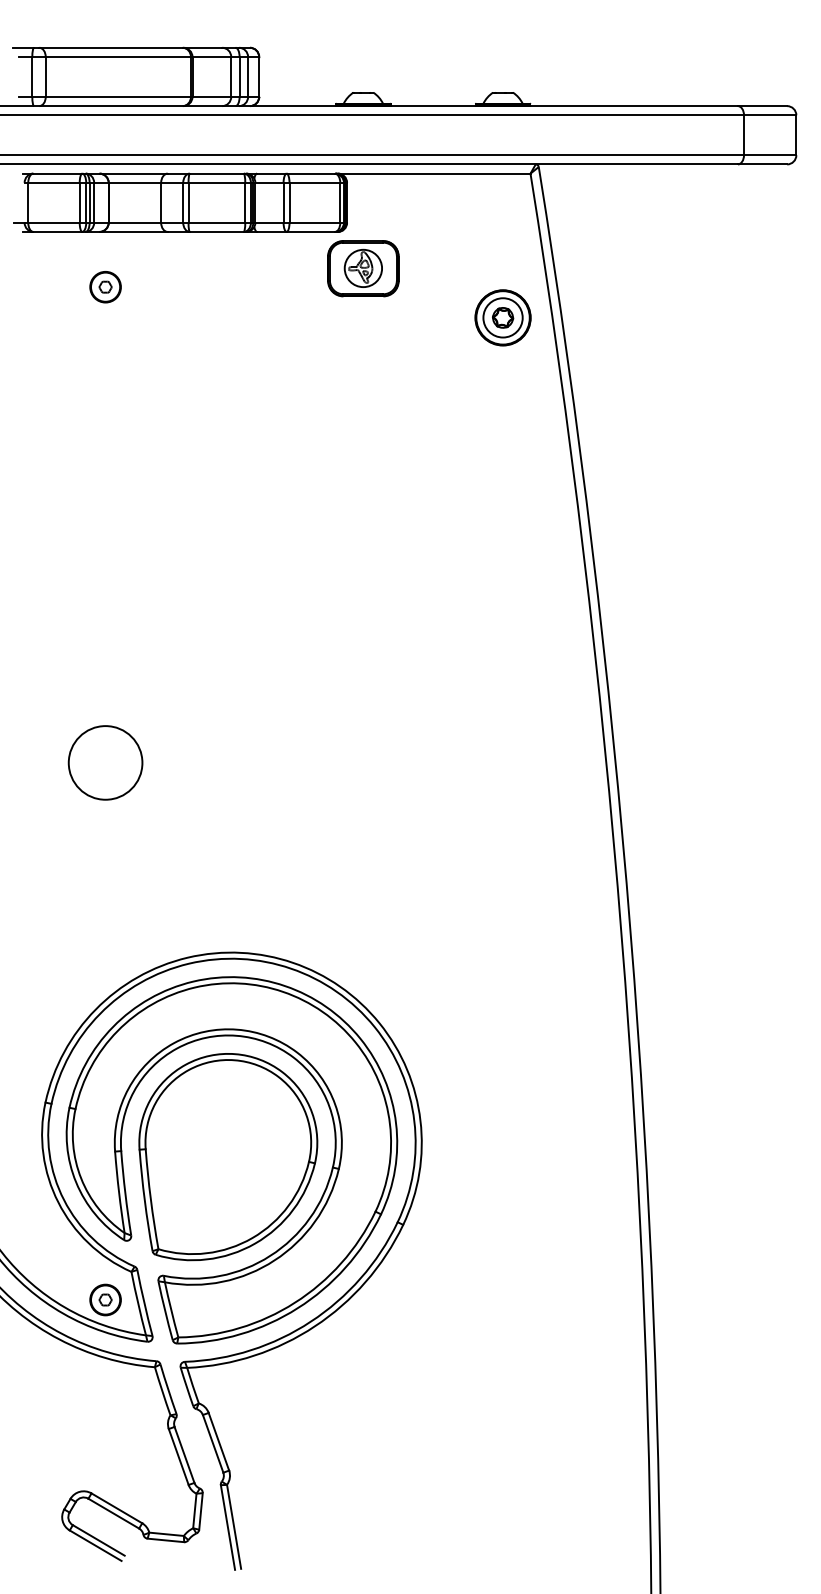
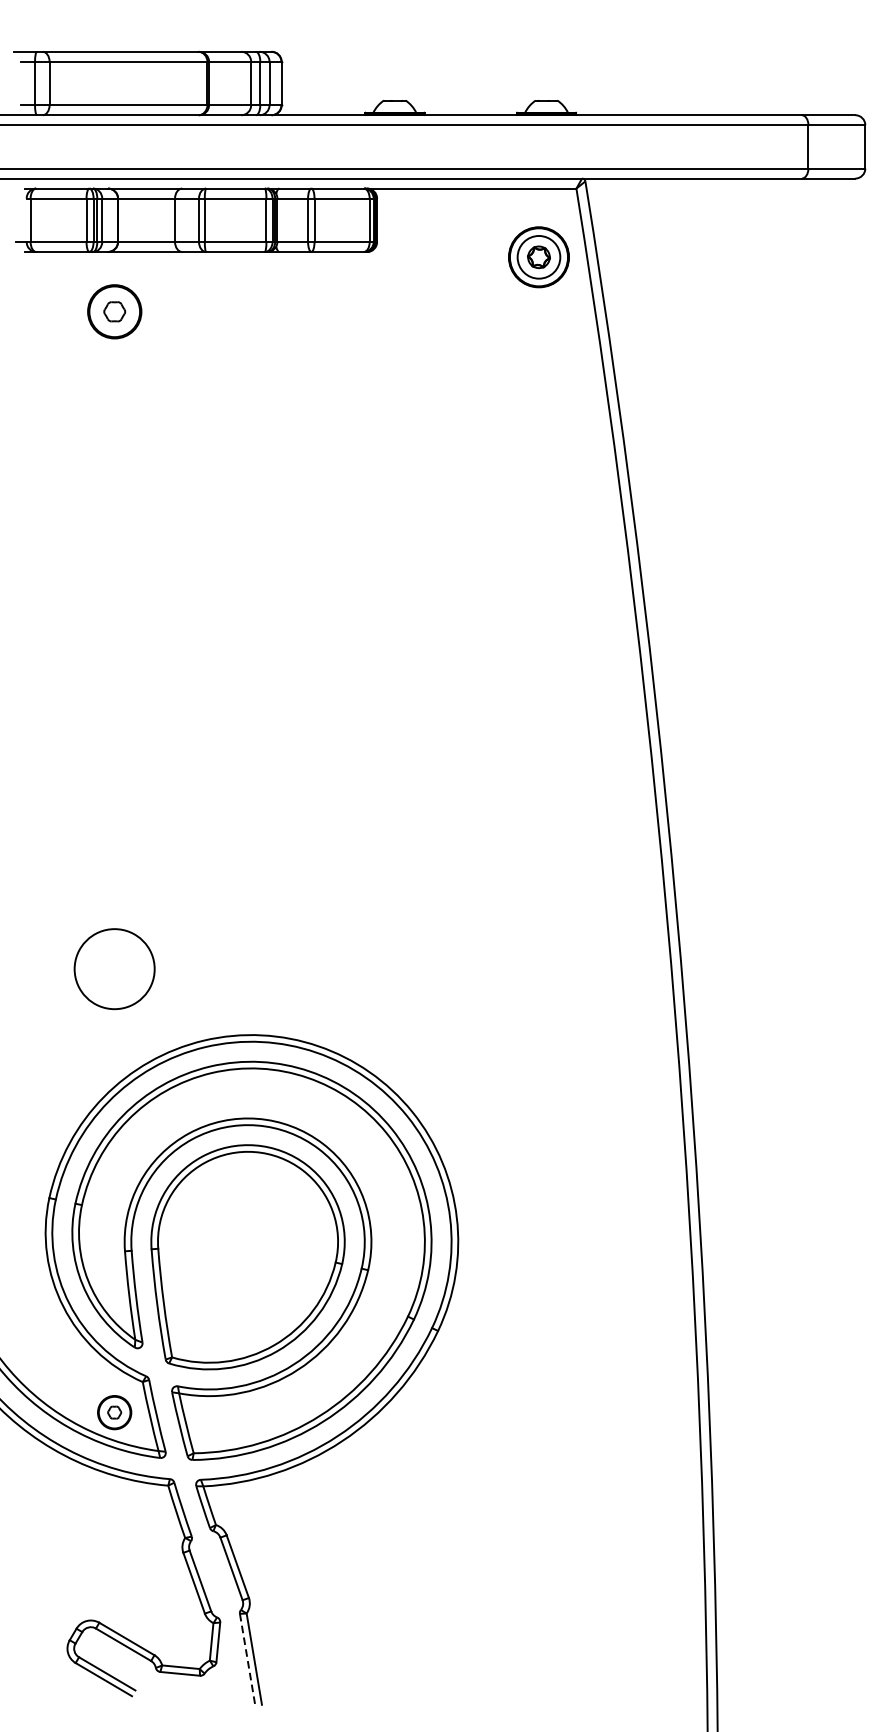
part: (363, 268) -> (394, 291), removed
part: (105, 287) -> (114, 312), size x1.6
part: (502, 317) -> (538, 256), moved
circle: (105, 762) -> (114, 968), moved
line: (227, 1527) -> (247, 1659), solid -> dashed

